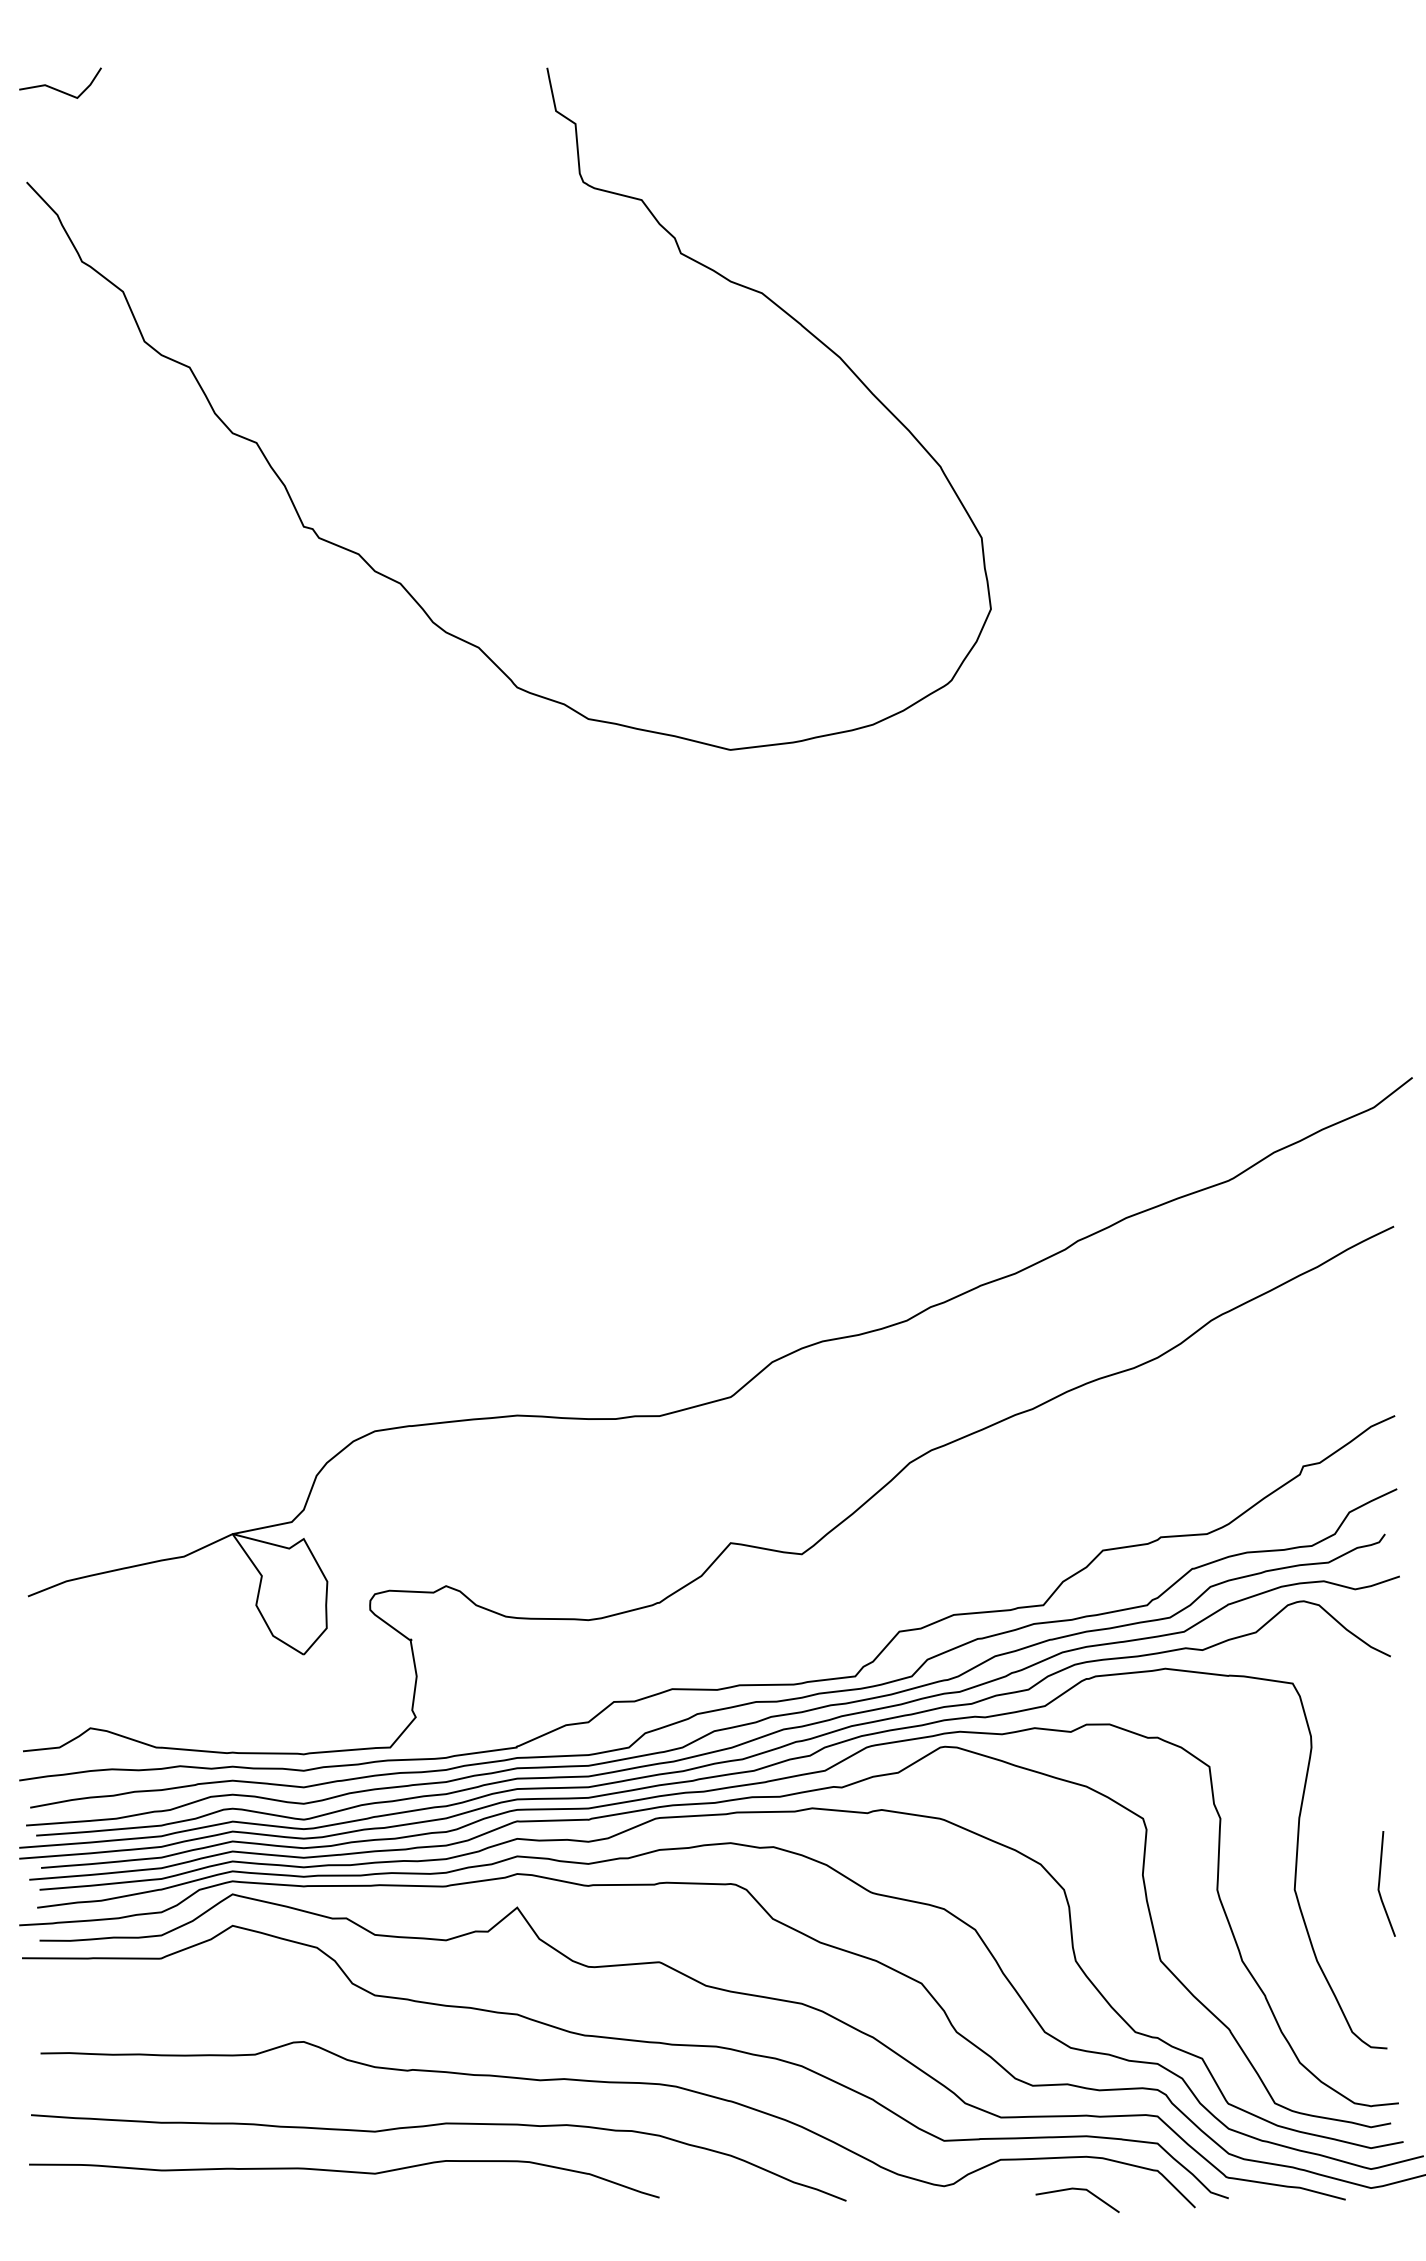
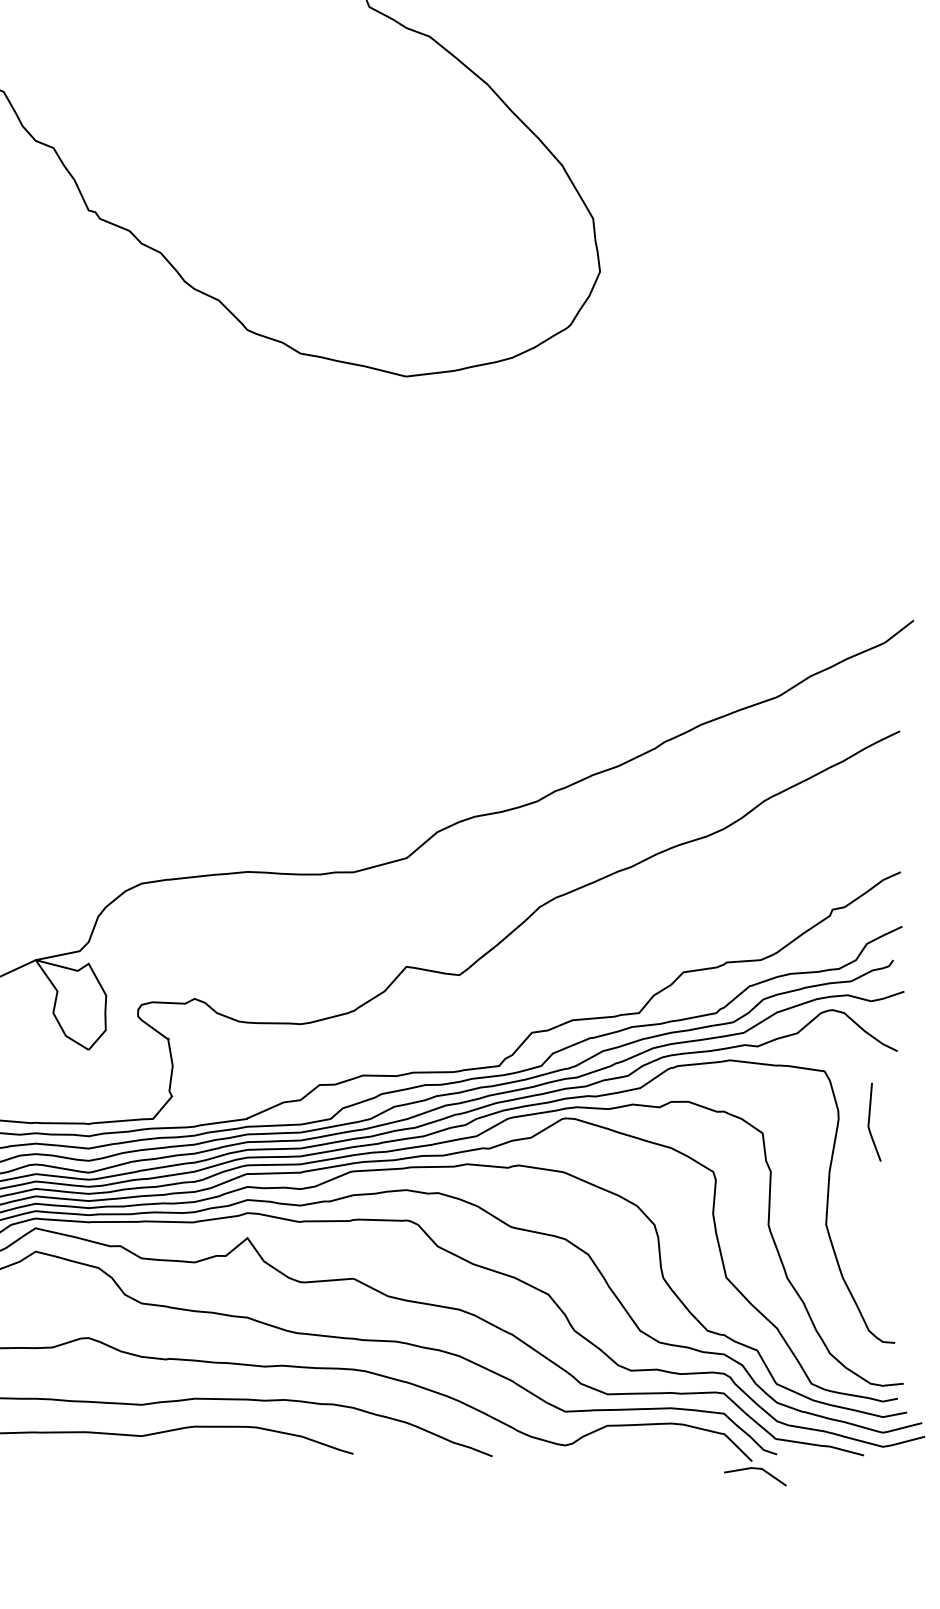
line: (1380, 1882) -> (869, 1121), moved
line: (1080, 2190) -> (757, 1469), moved

